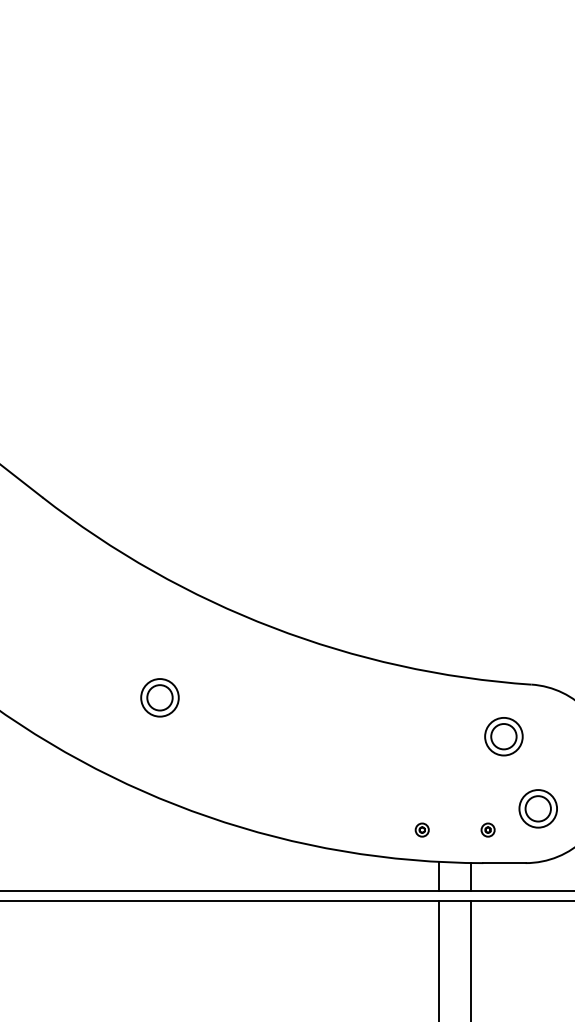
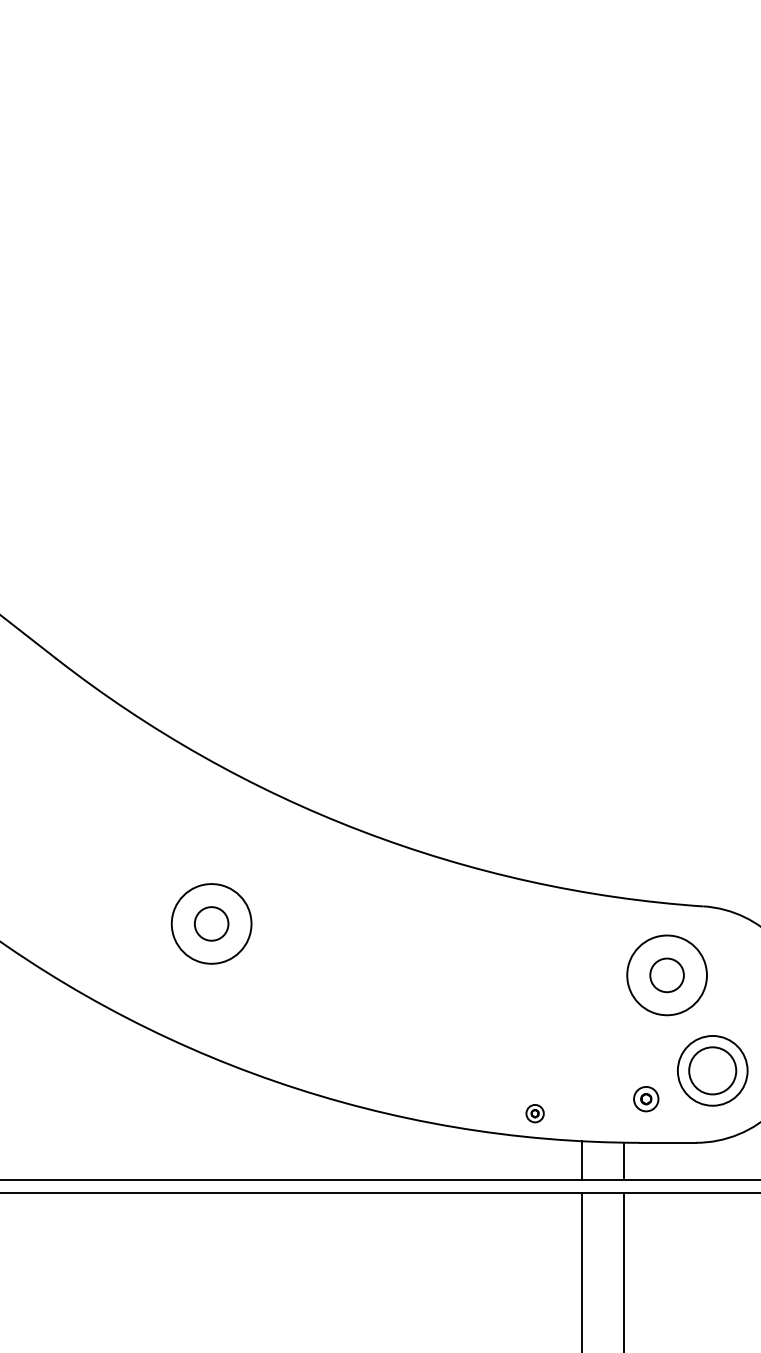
circle: (159, 697) -> (210, 923), size x1.6
circle: (503, 736) -> (666, 975), size x1.6
part: (537, 808) -> (711, 1070), size x1.4
part: (421, 829) -> (534, 1112), moved
part: (487, 829) -> (645, 1098), size x1.4

